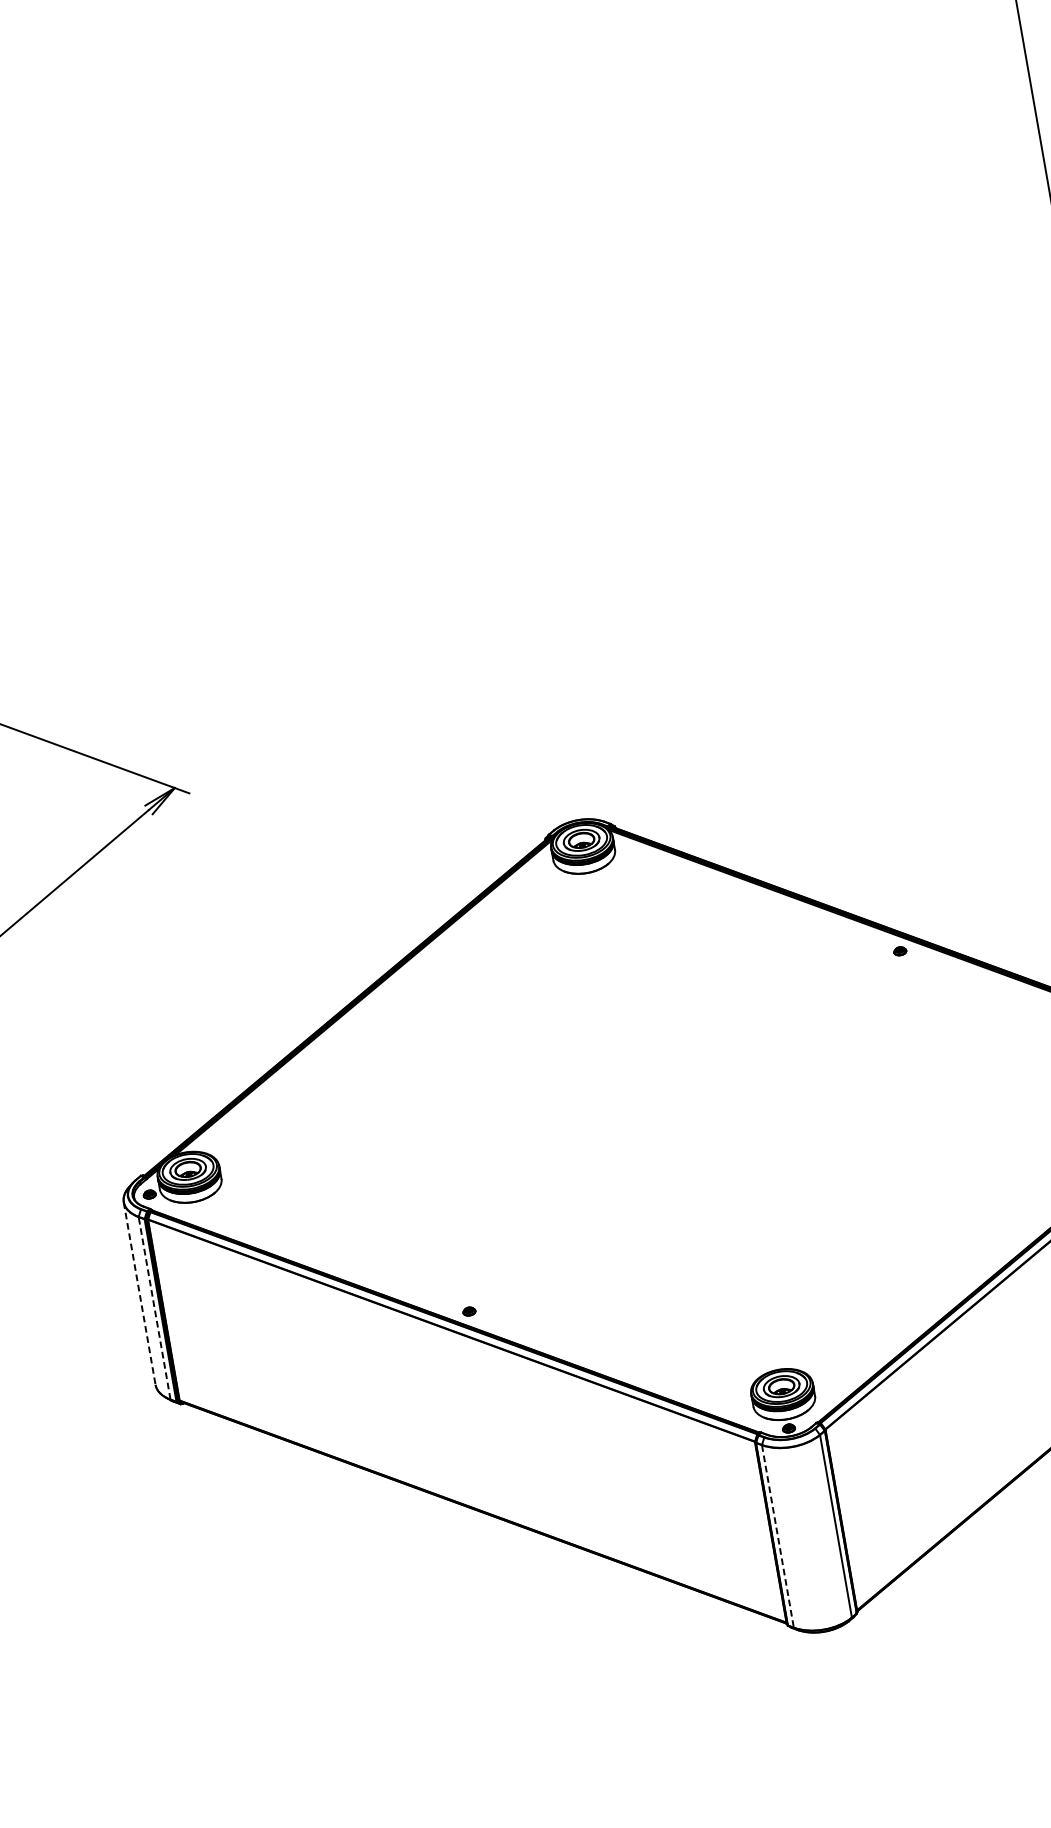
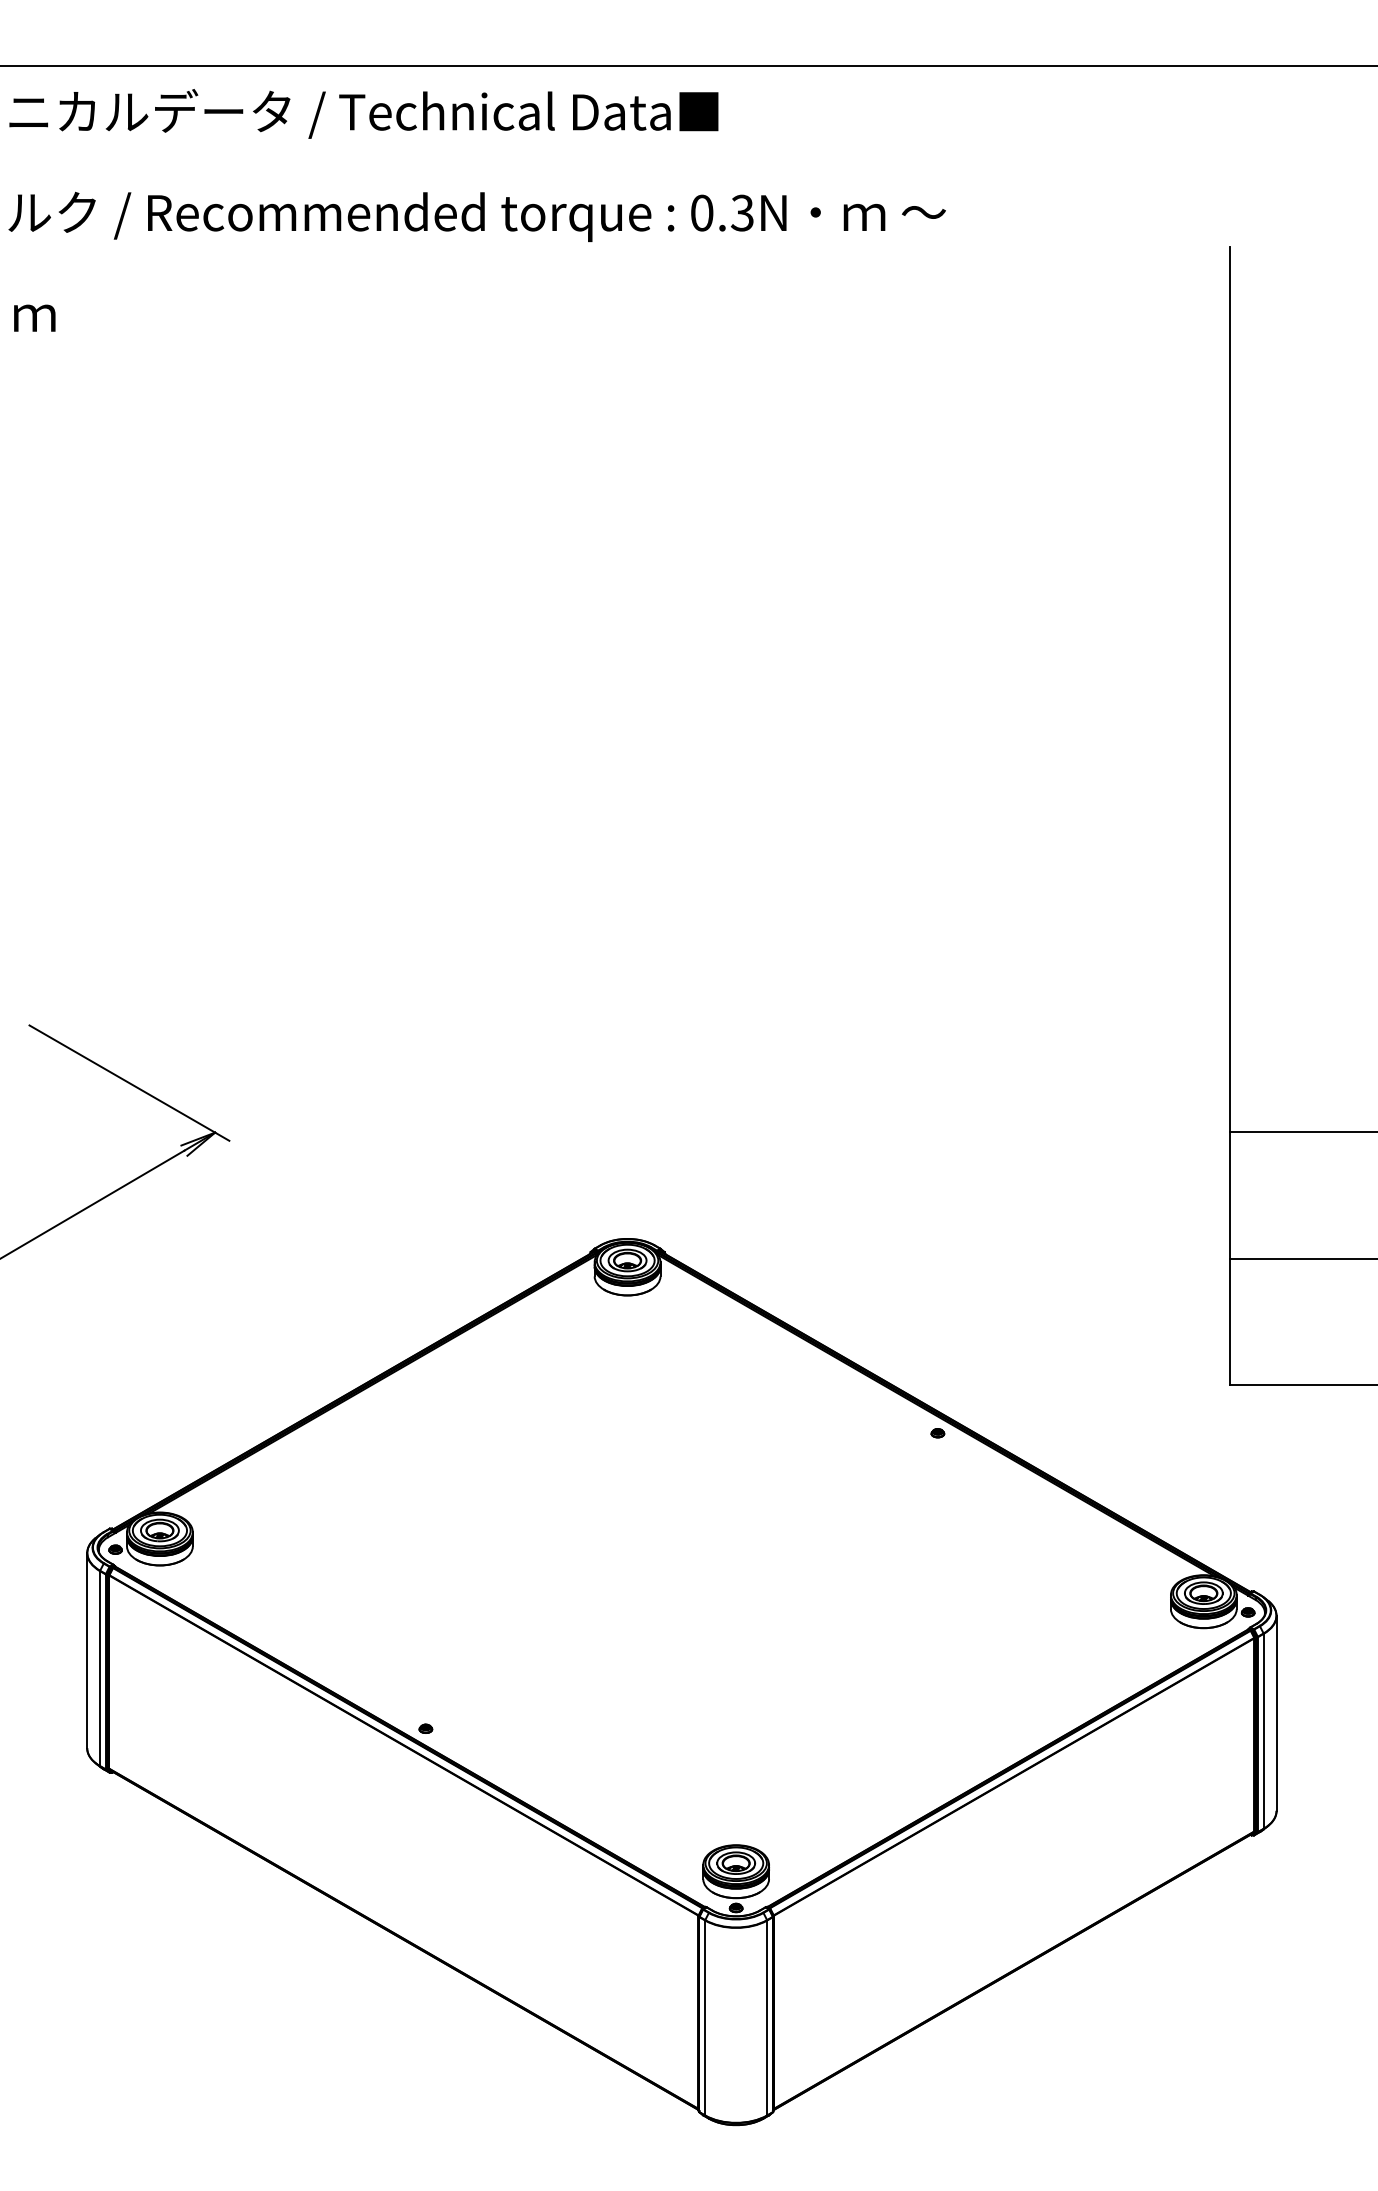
line: (140, 1294) -> (87, 1651), dashed -> solid
line: (155, 1308) -> (100, 1668), dashed -> solid
line: (778, 1536) -> (705, 2018), dashed -> solid

